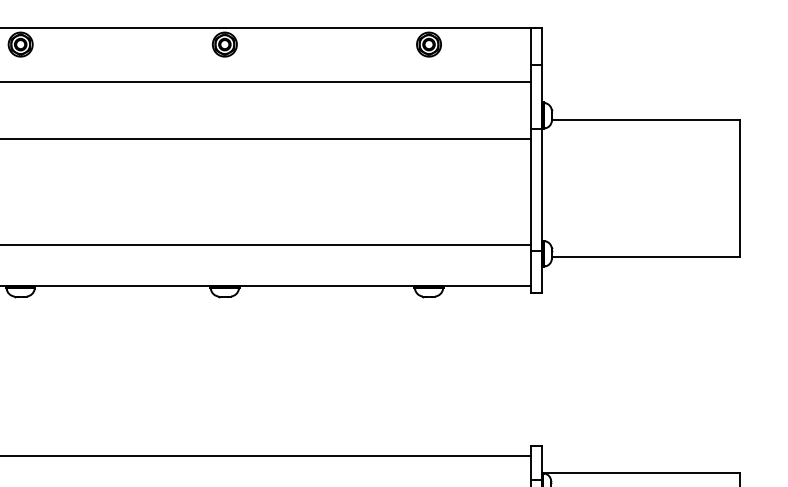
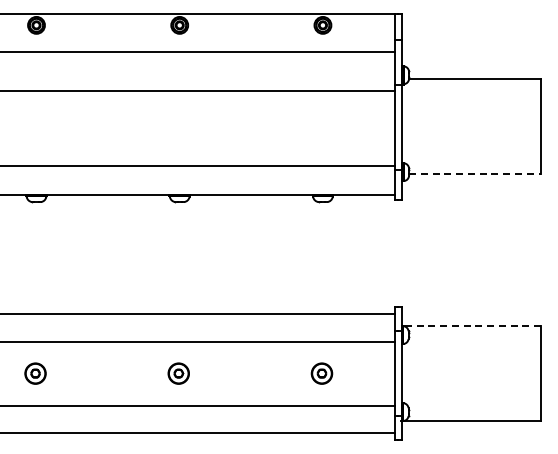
line: (646, 257) -> (475, 174), solid -> dashed
line: (640, 472) -> (471, 325), solid -> dashed

